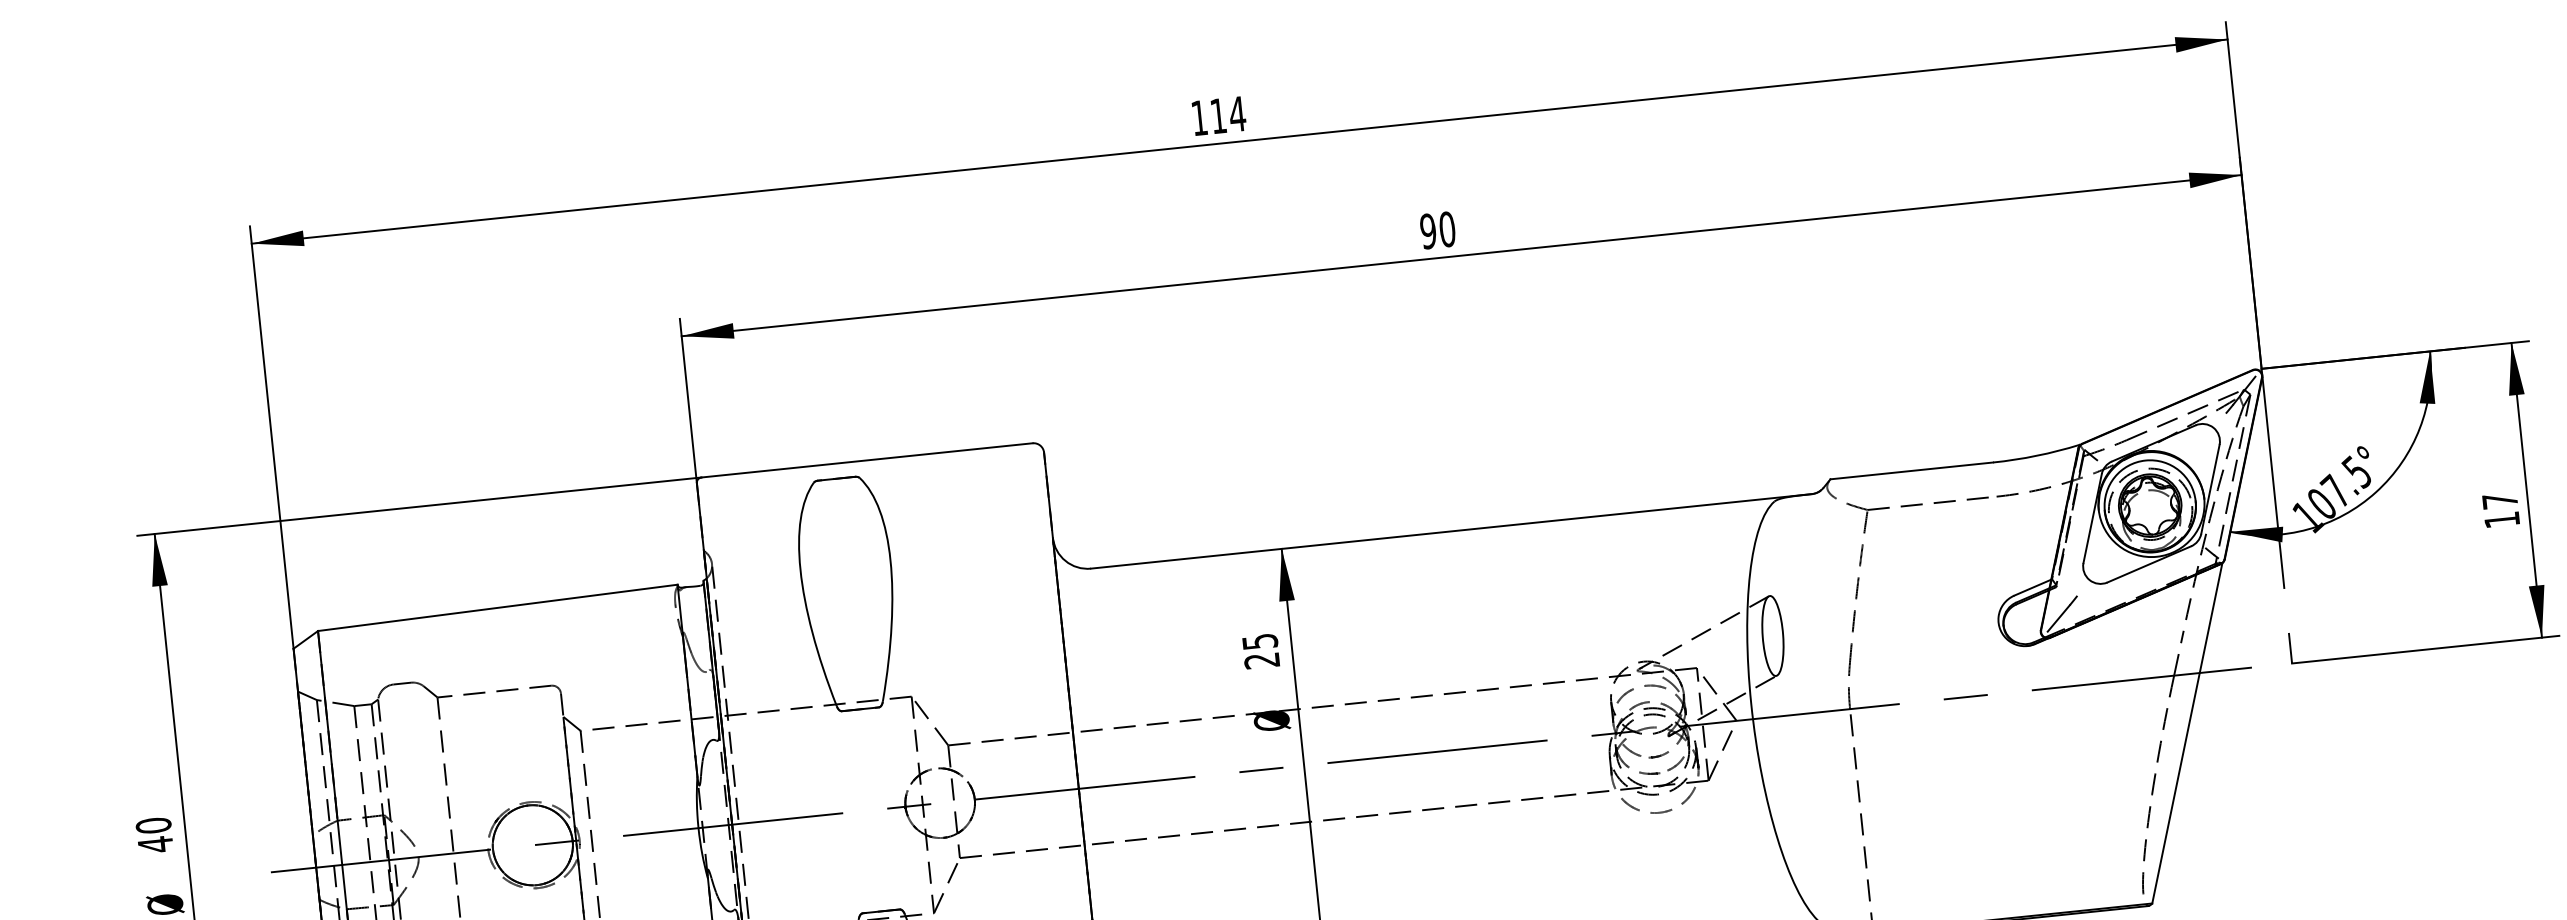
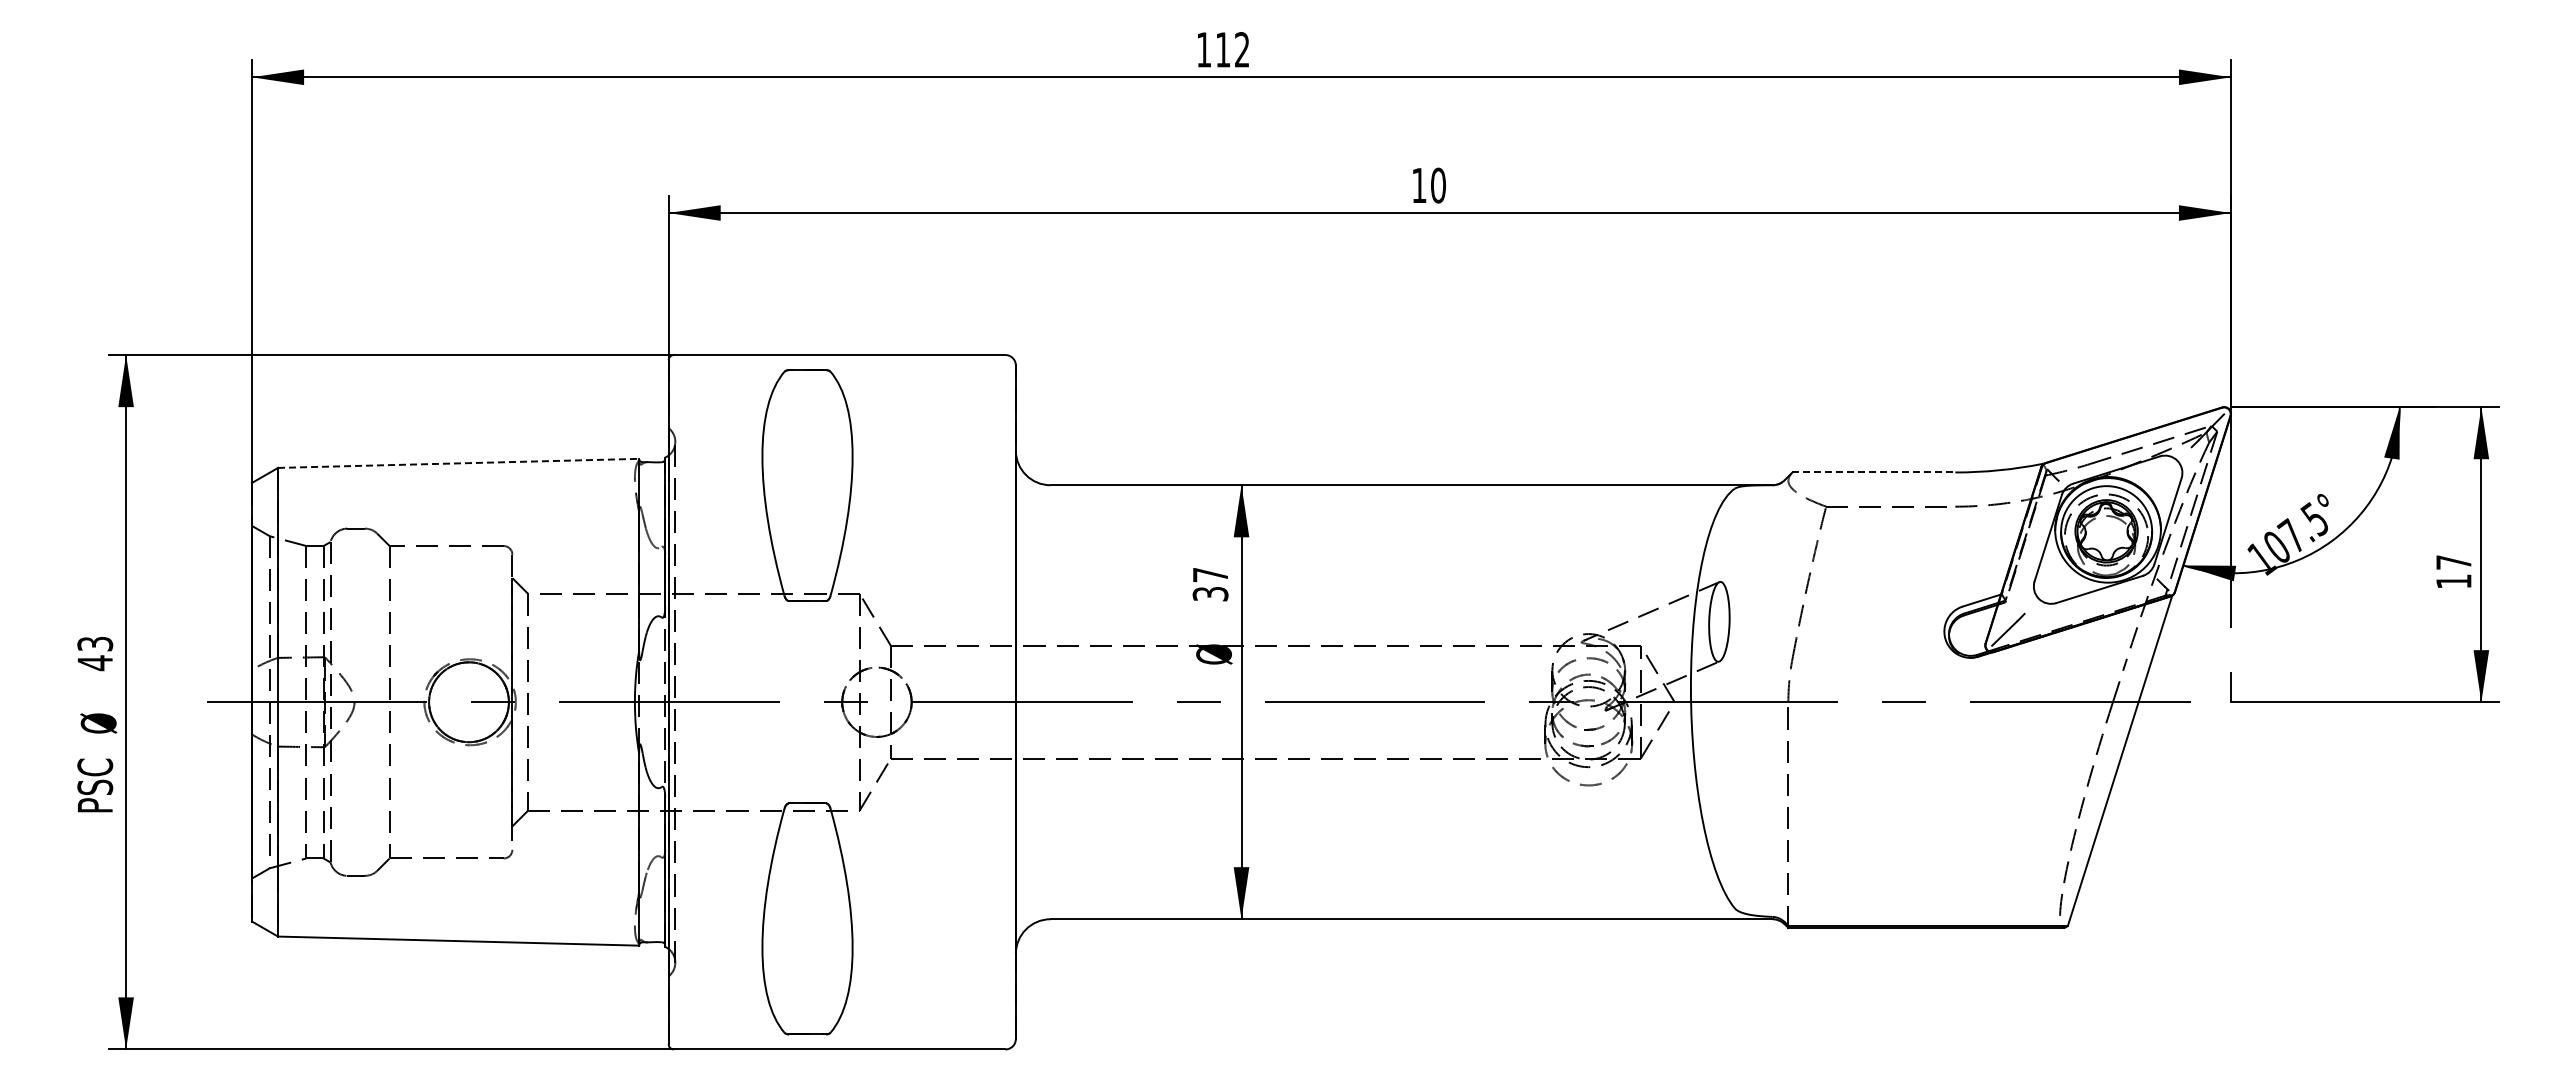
text: (1237, 113) -> (1242, 49), 114 -> 112
text: (1427, 231) -> (1418, 185), 90 -> 10
line: (1912, 470) -> (1874, 472), solid -> dashed
line: (497, 607) -> (458, 463), solid -> dashed
text: (1261, 651) -> (1210, 584), 25 -> 37
text: (153, 825) -> (95, 643), 40 -> 43

